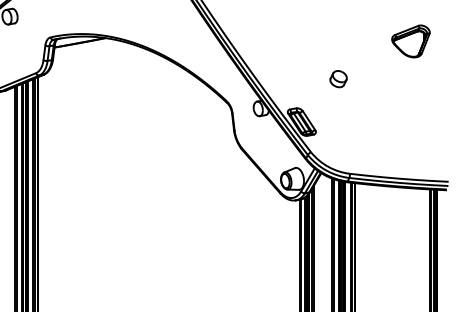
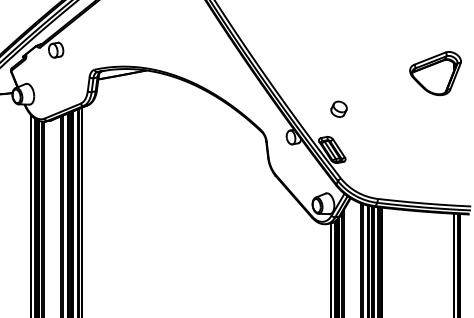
part: (410, 41) -> (435, 73), size x1.43
part: (338, 78) -> (338, 108), moved

